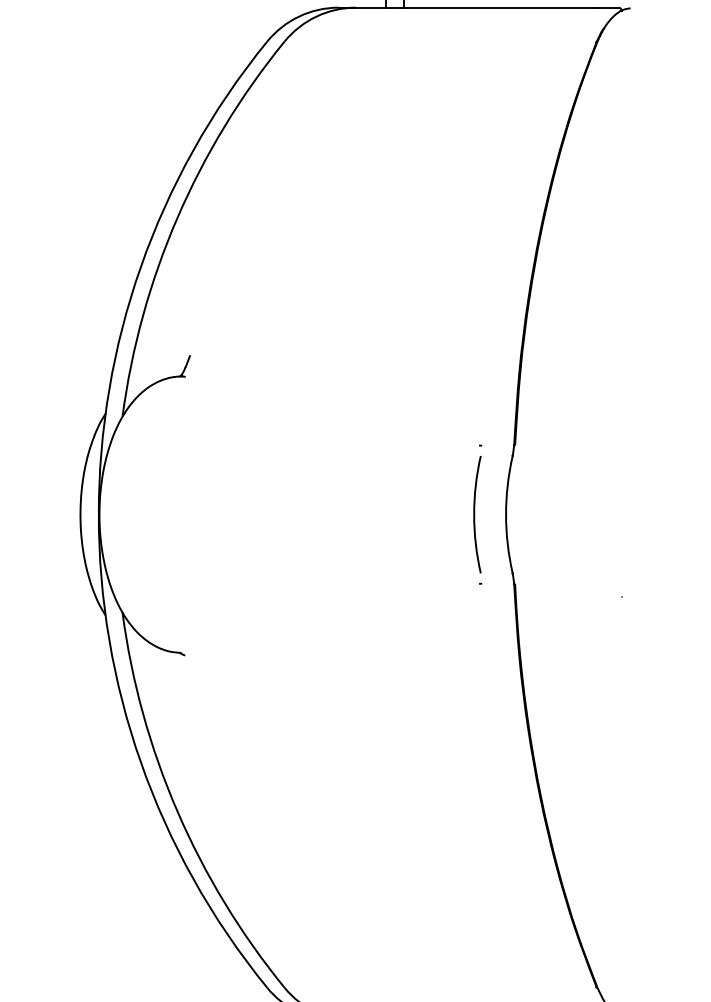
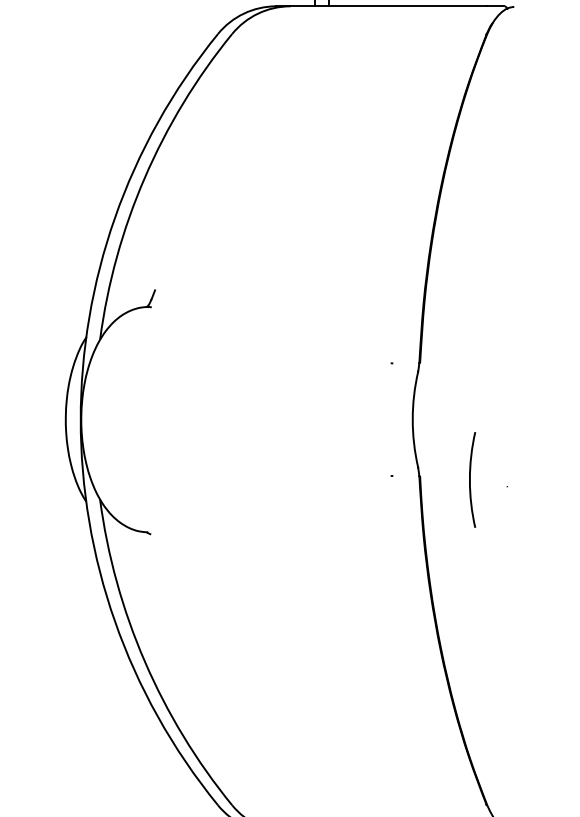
arc: (475, 514) -> (470, 479), moved

